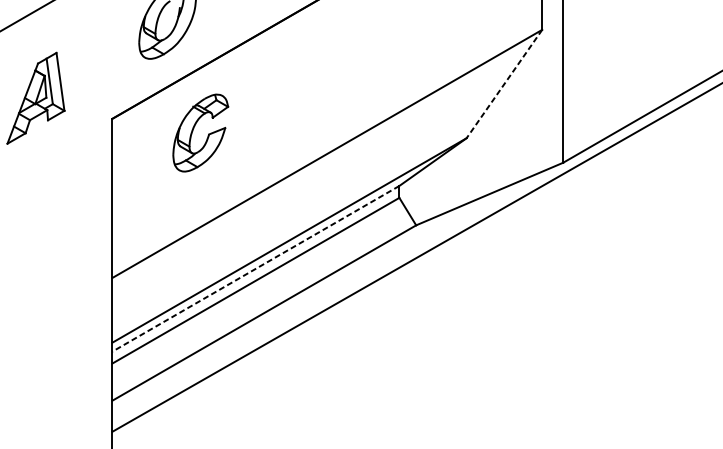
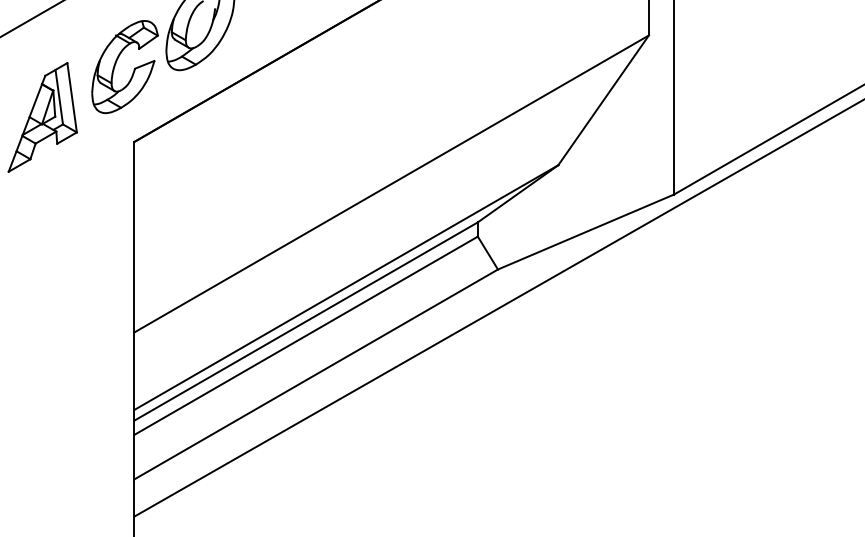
line: (504, 84) -> (603, 100), dashed -> solid
part: (193, 130) -> (116, 63), moved
line: (255, 268) -> (305, 321), dashed -> solid

